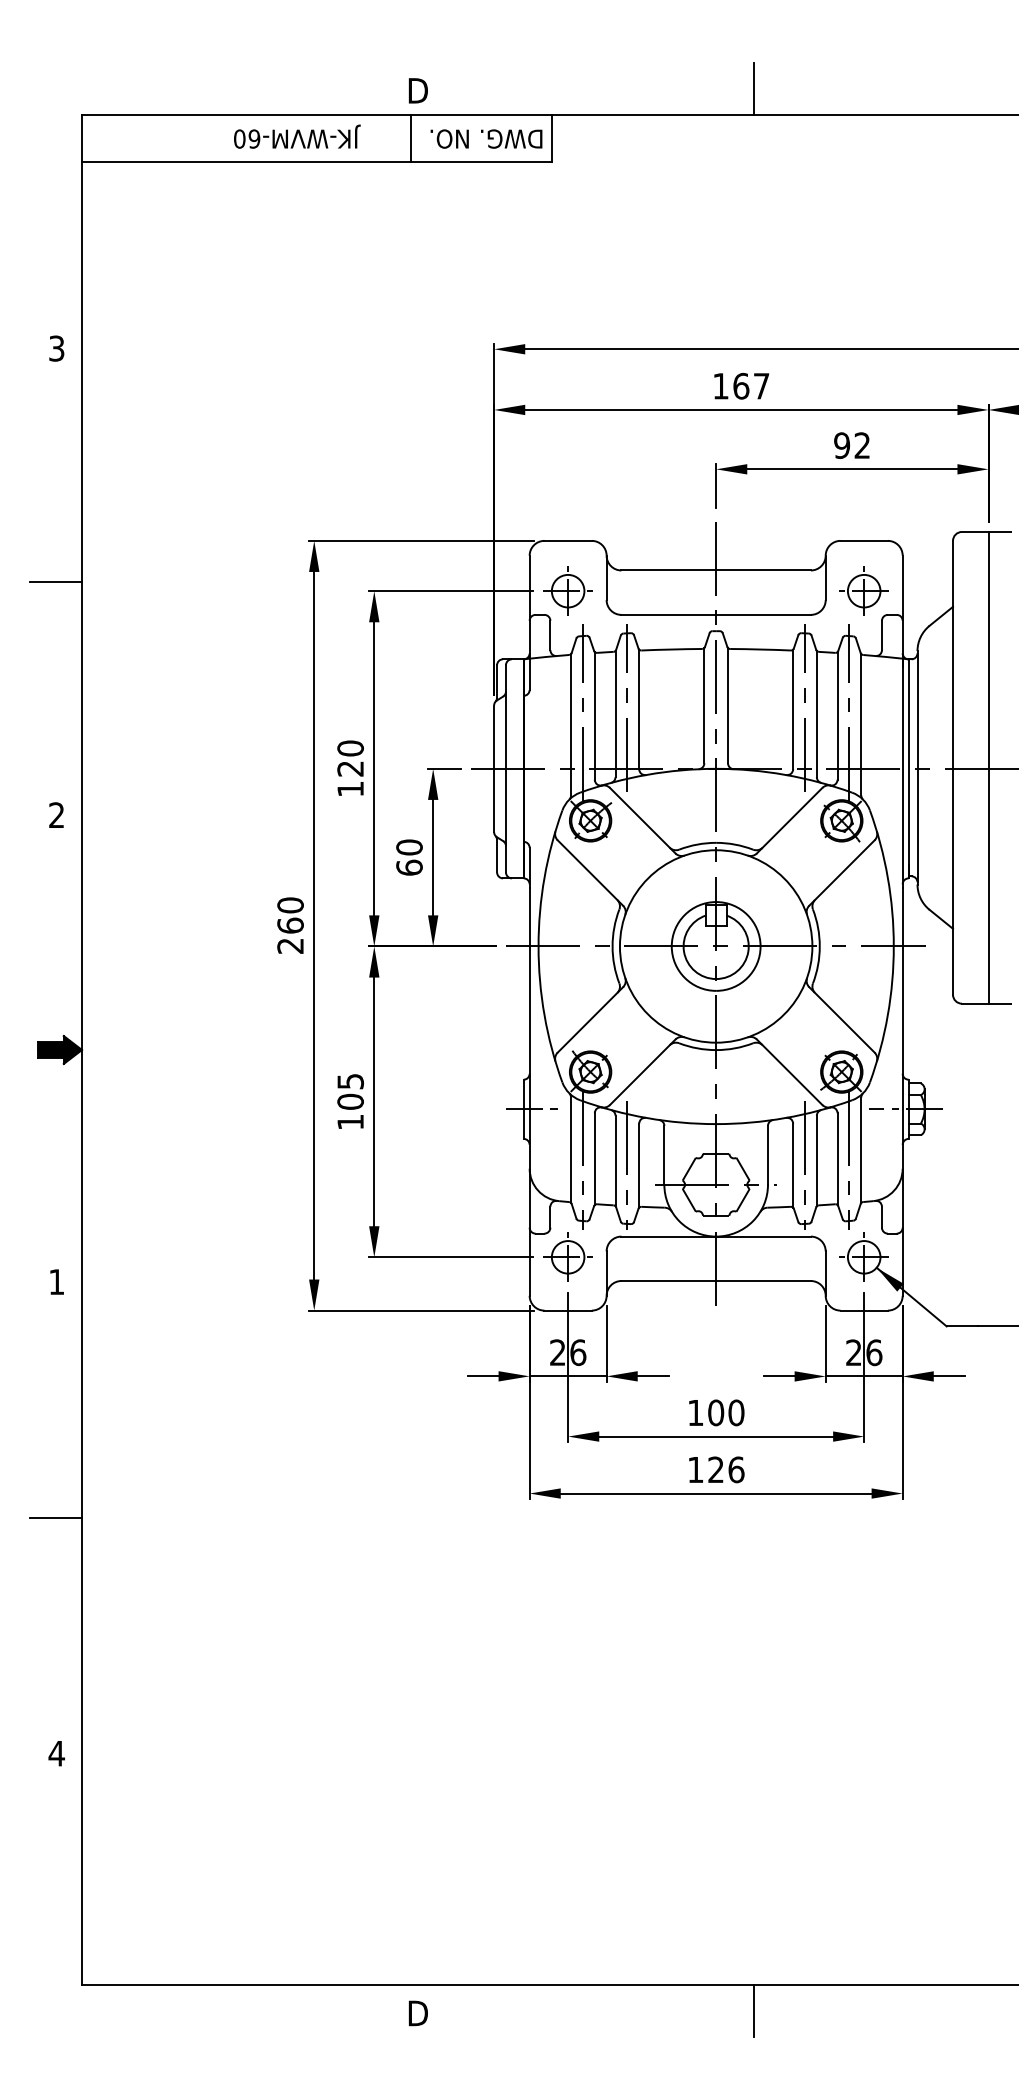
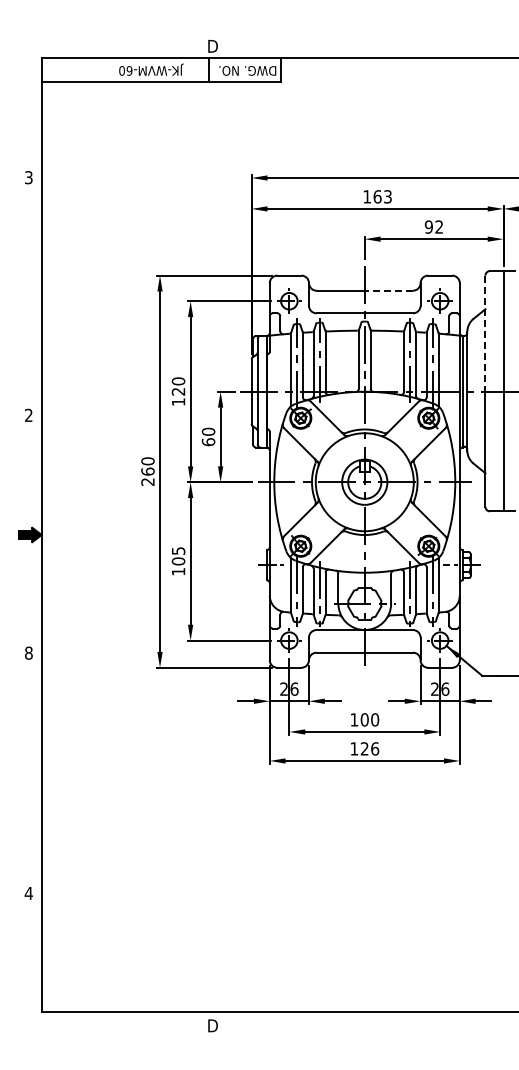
line: (754, 89) -> (384, 45), removed
text: (760, 385) -> (387, 196), 167 -> 163
line: (762, 570) -> (388, 290), solid -> dashed
line: (56, 581) -> (28, 296), removed
line: (953, 656) -> (485, 334), solid -> dashed
text: (56, 1280) -> (28, 652), 1 -> 8
line: (56, 1518) -> (28, 773), removed
line: (754, 2010) -> (384, 1024), removed

